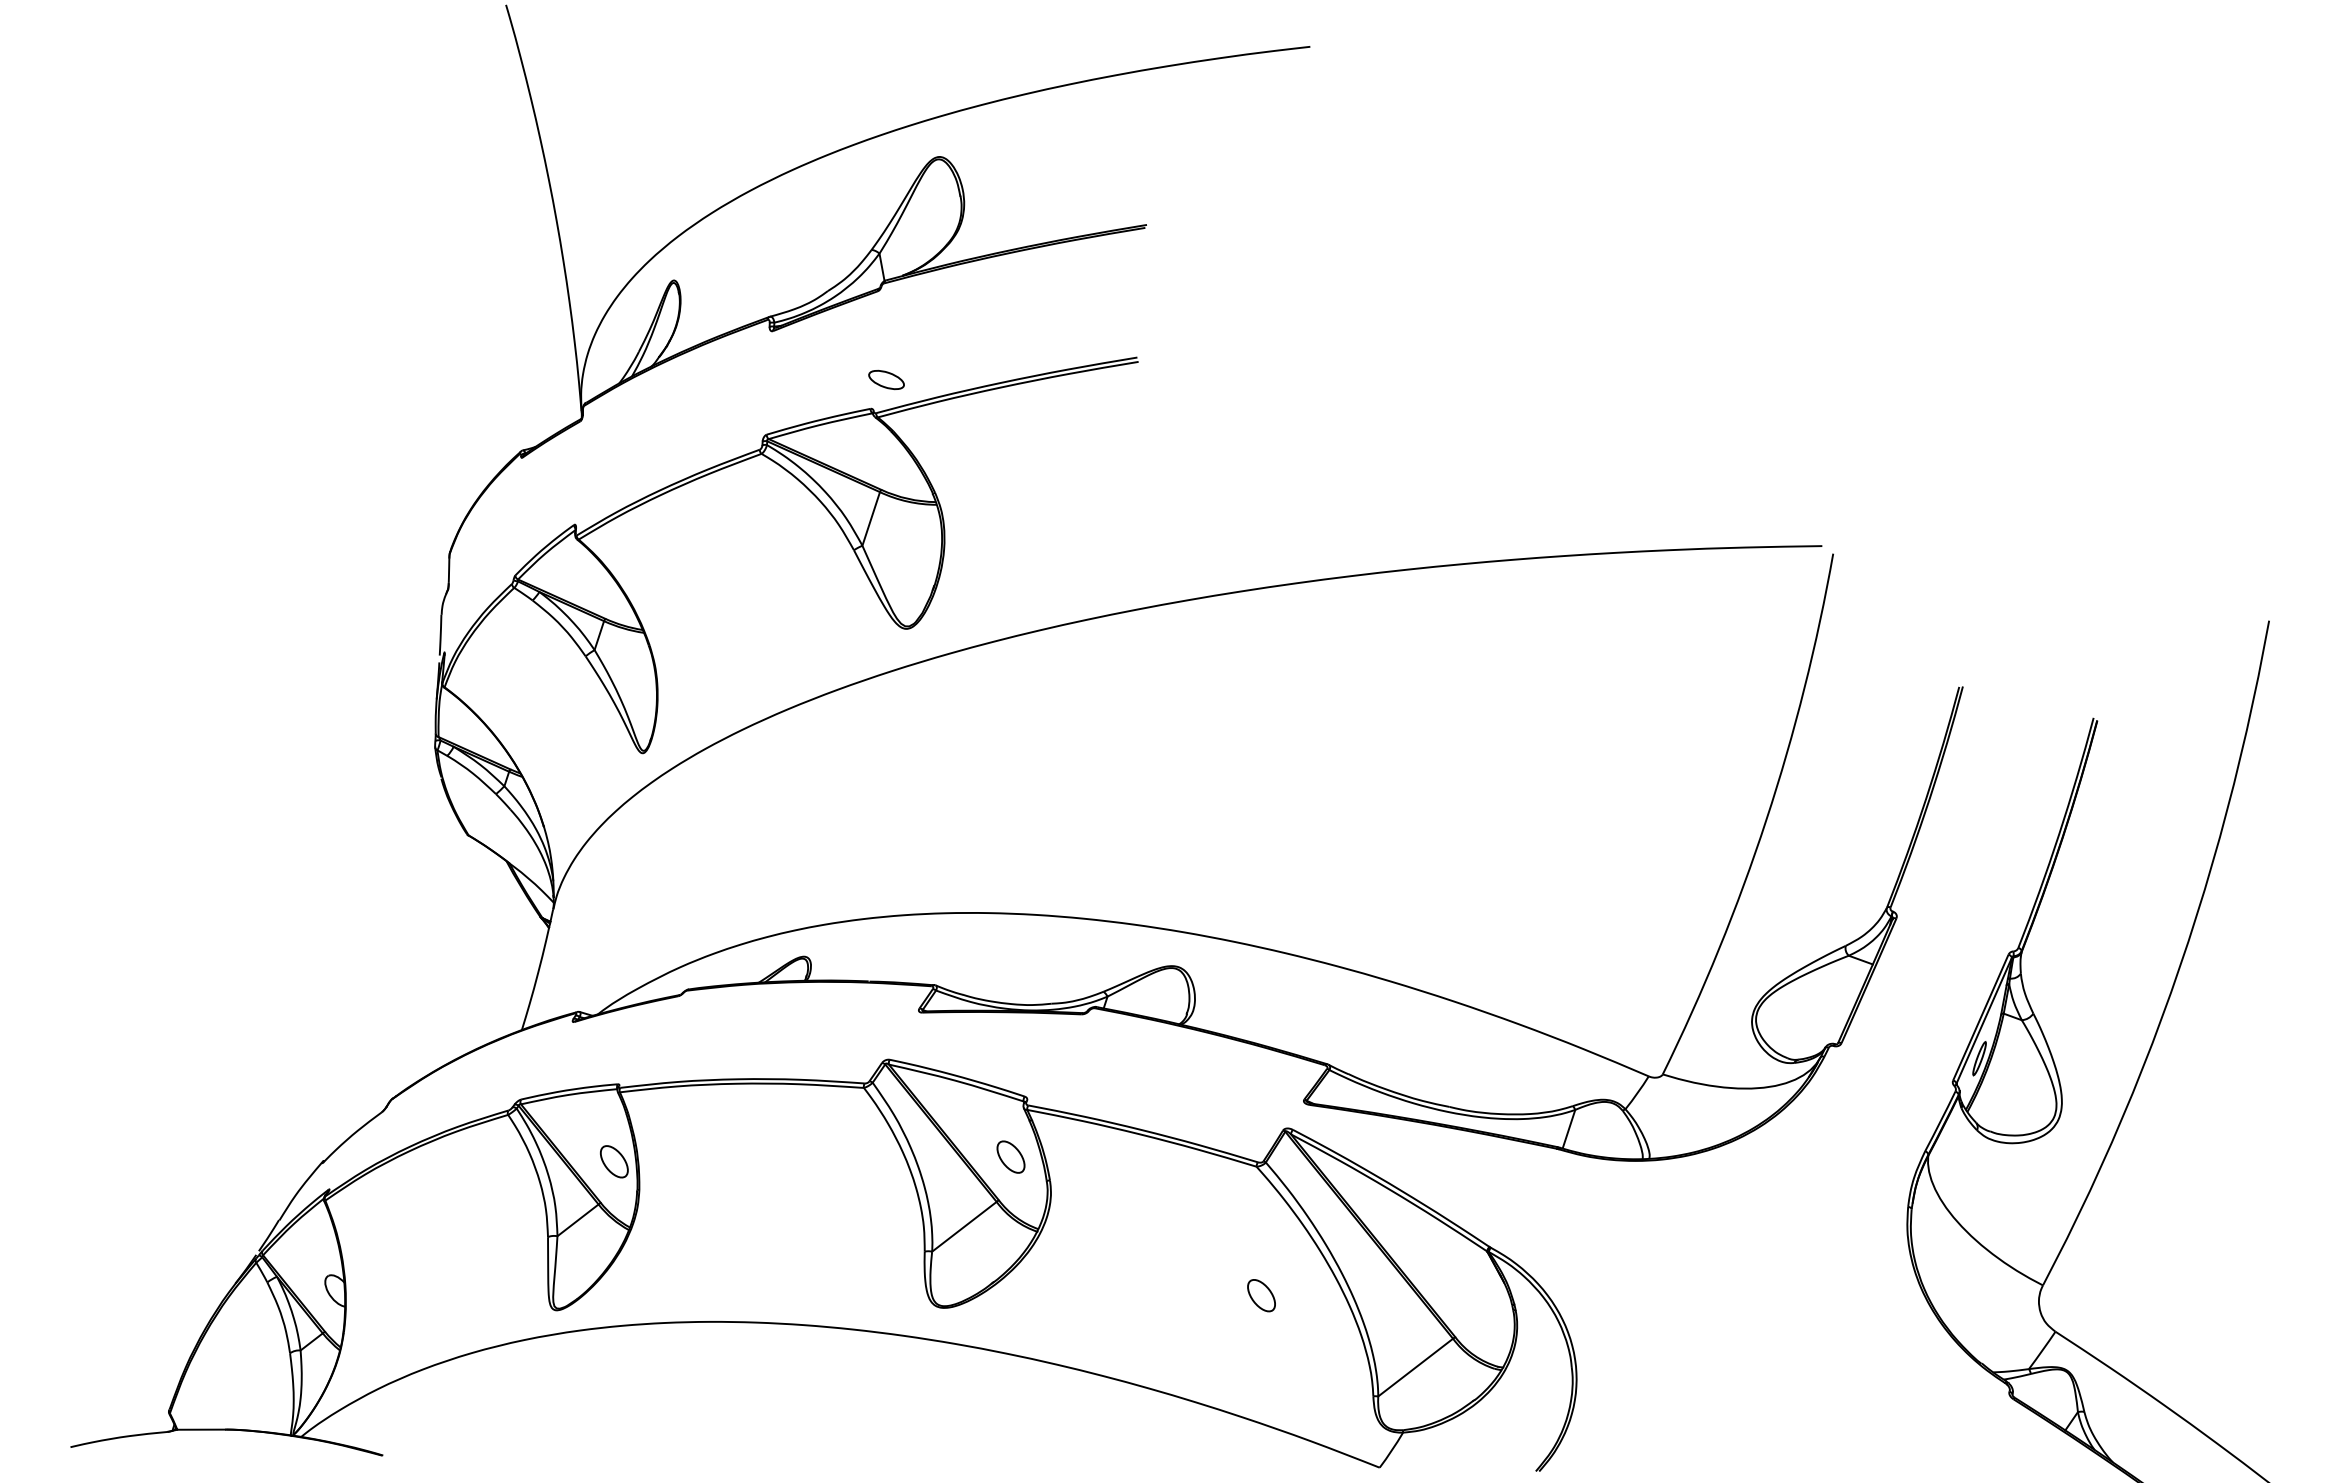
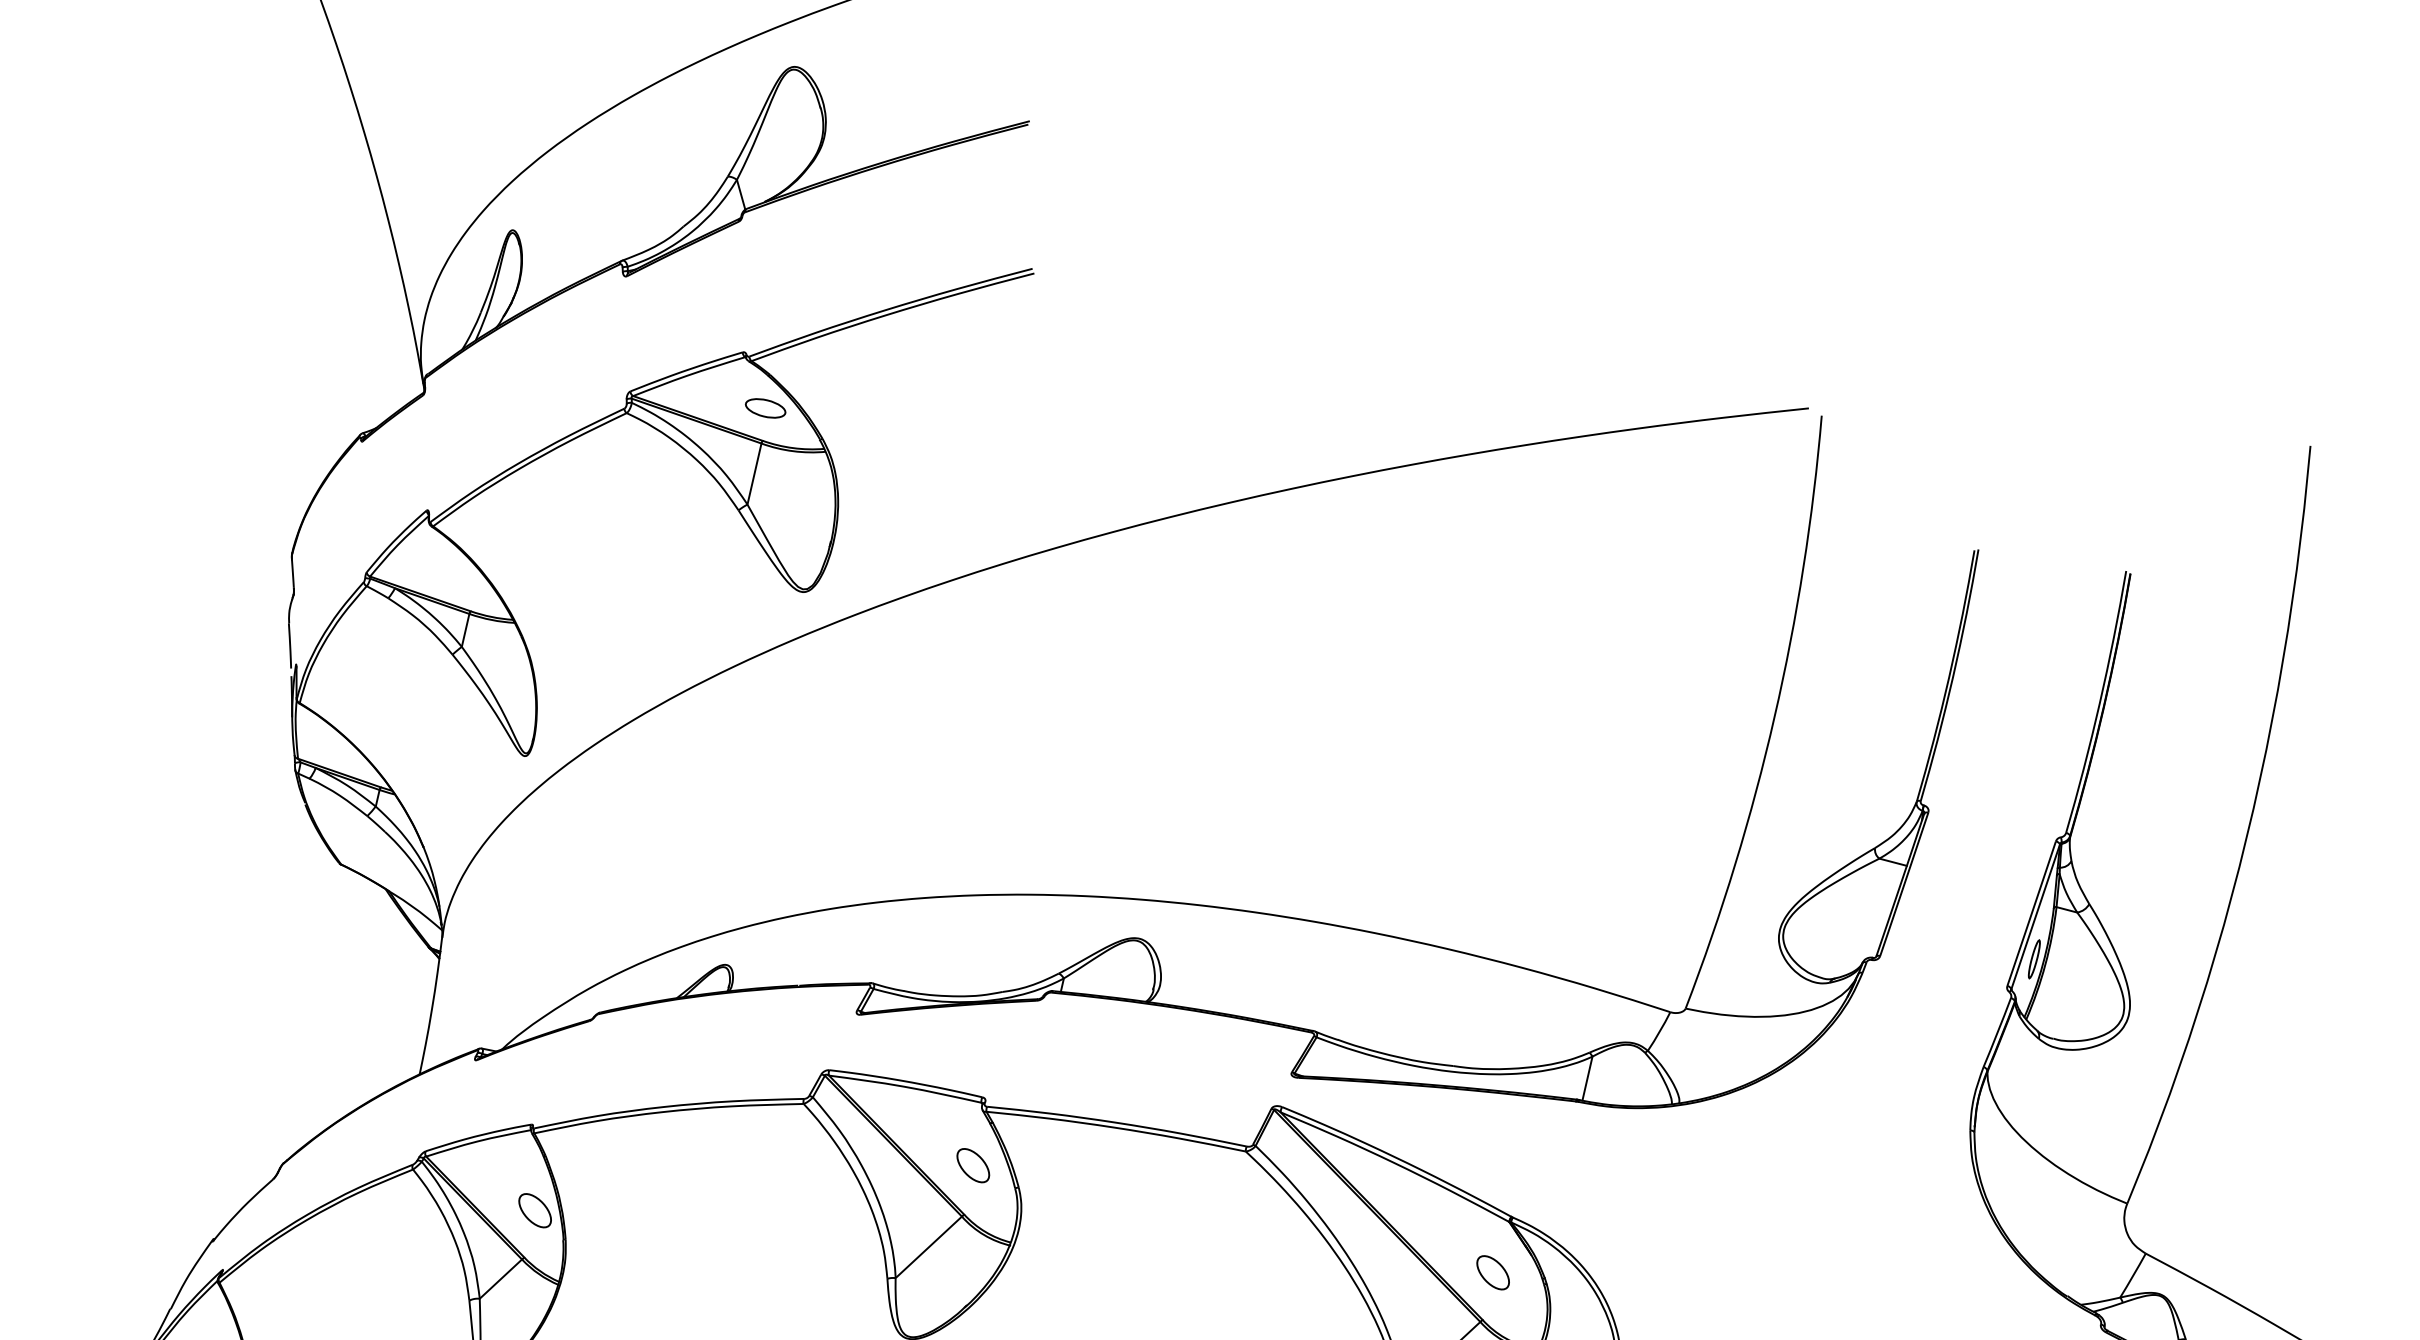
part: (886, 379) -> (765, 407), moved
part: (1261, 1295) -> (1493, 1272), moved

